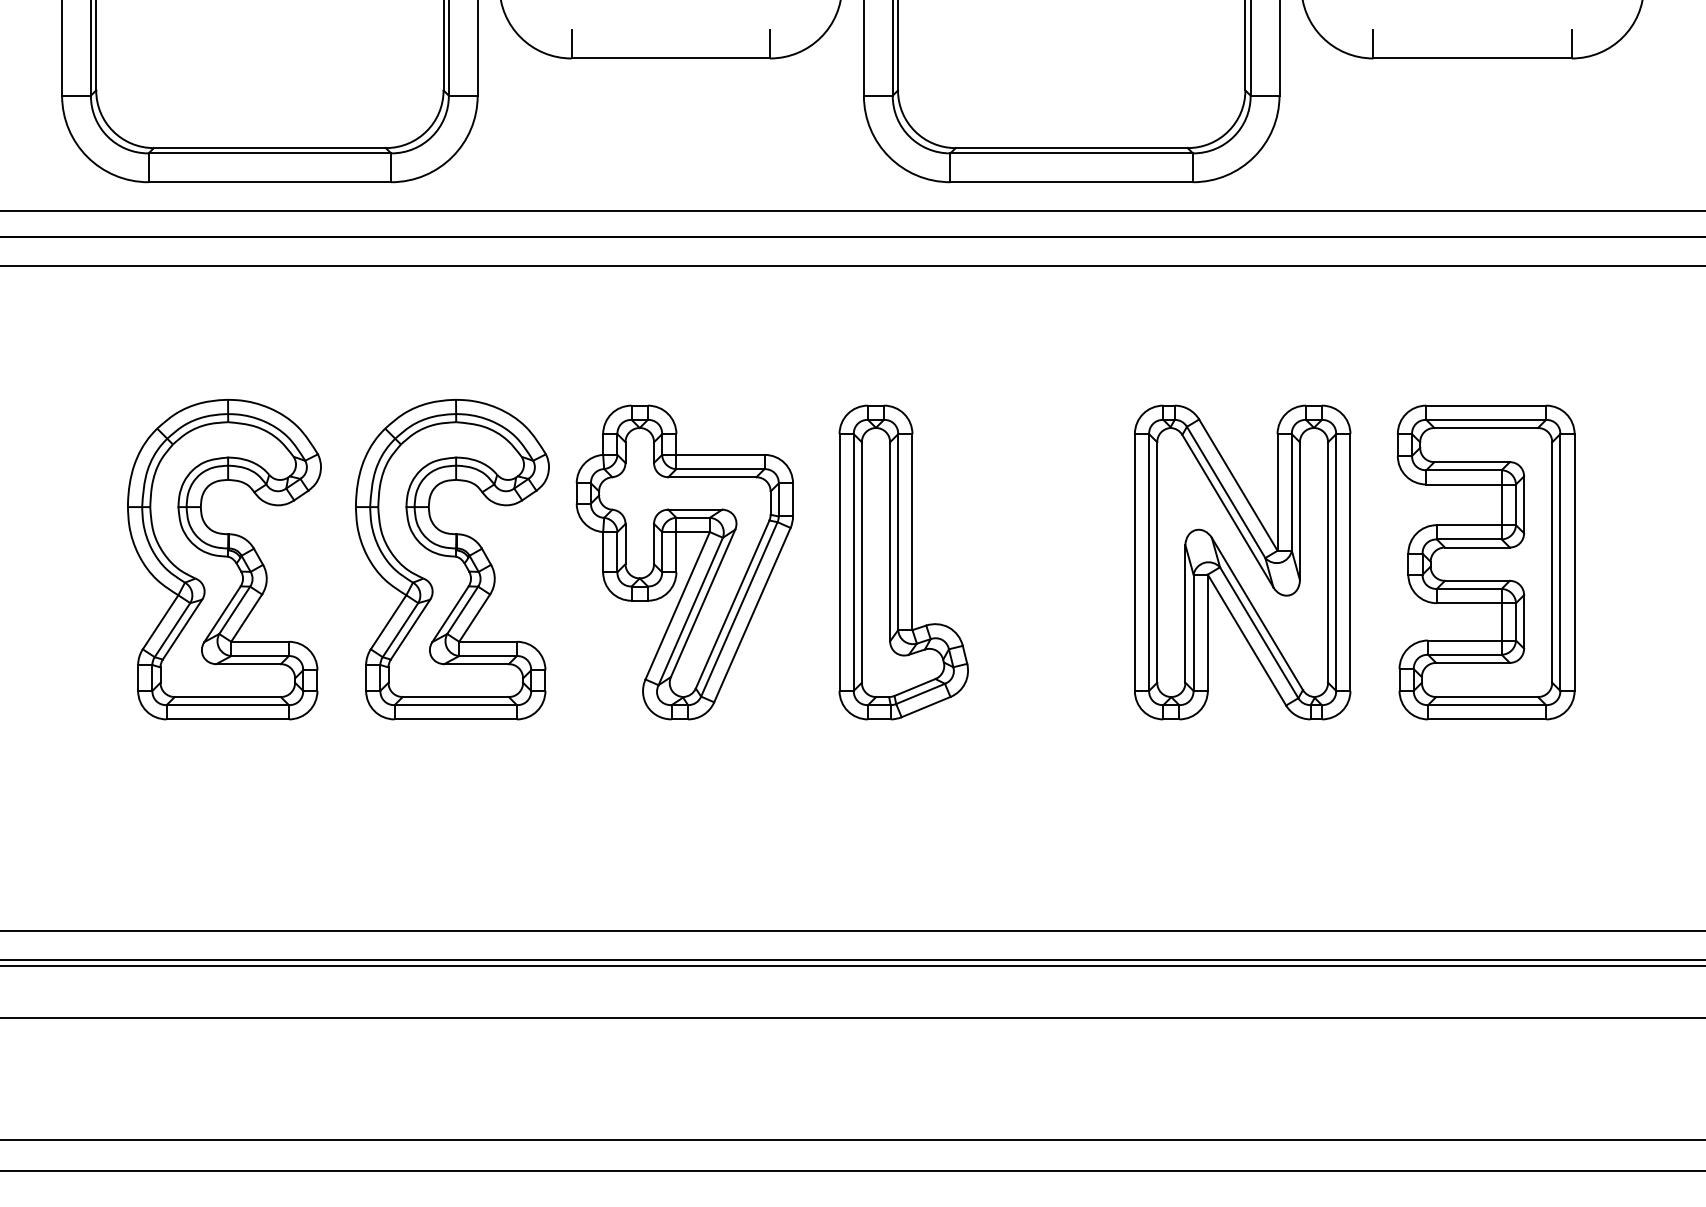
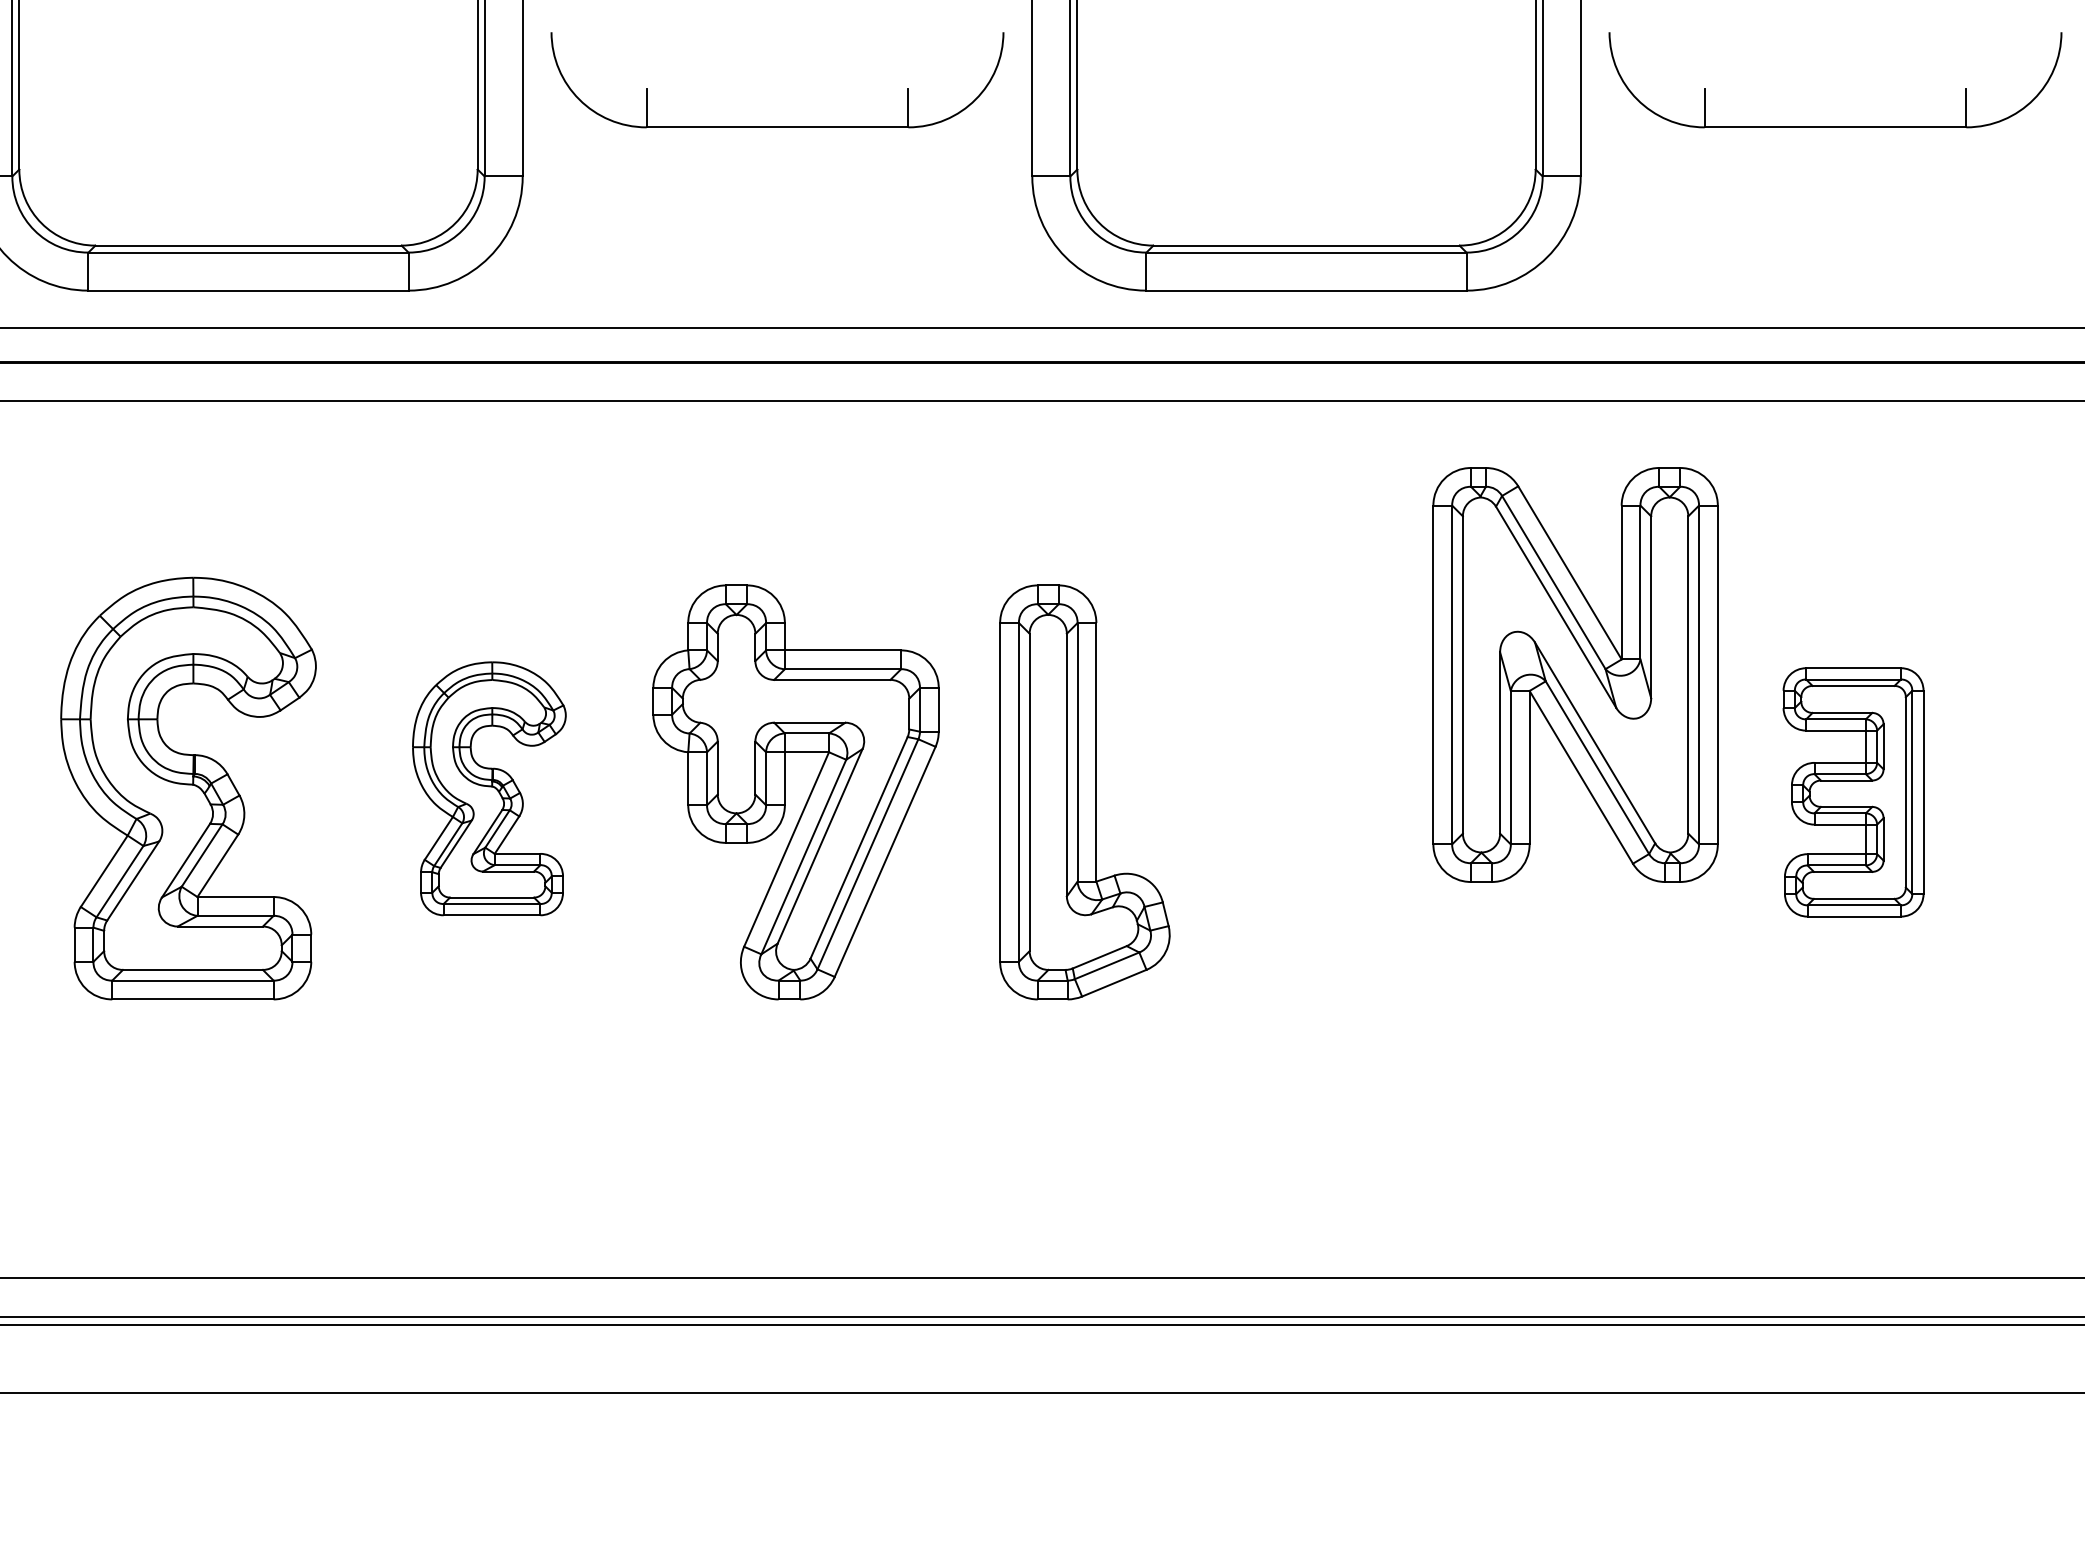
part: (452, 559) -> (489, 788), size x0.6
part: (1242, 562) -> (1575, 674), moved
part: (1486, 562) -> (1853, 792), size x0.6

